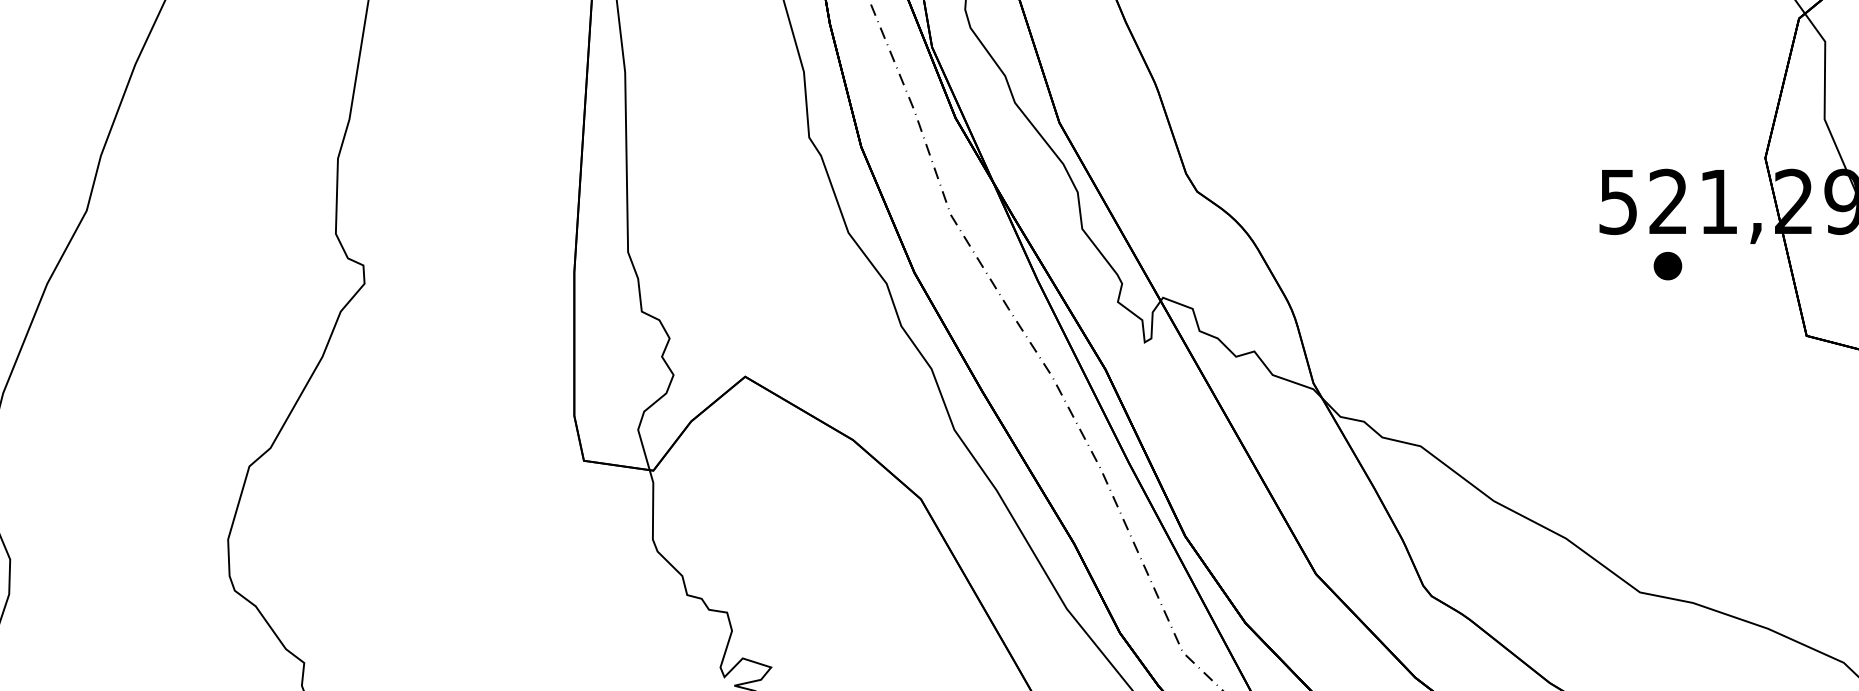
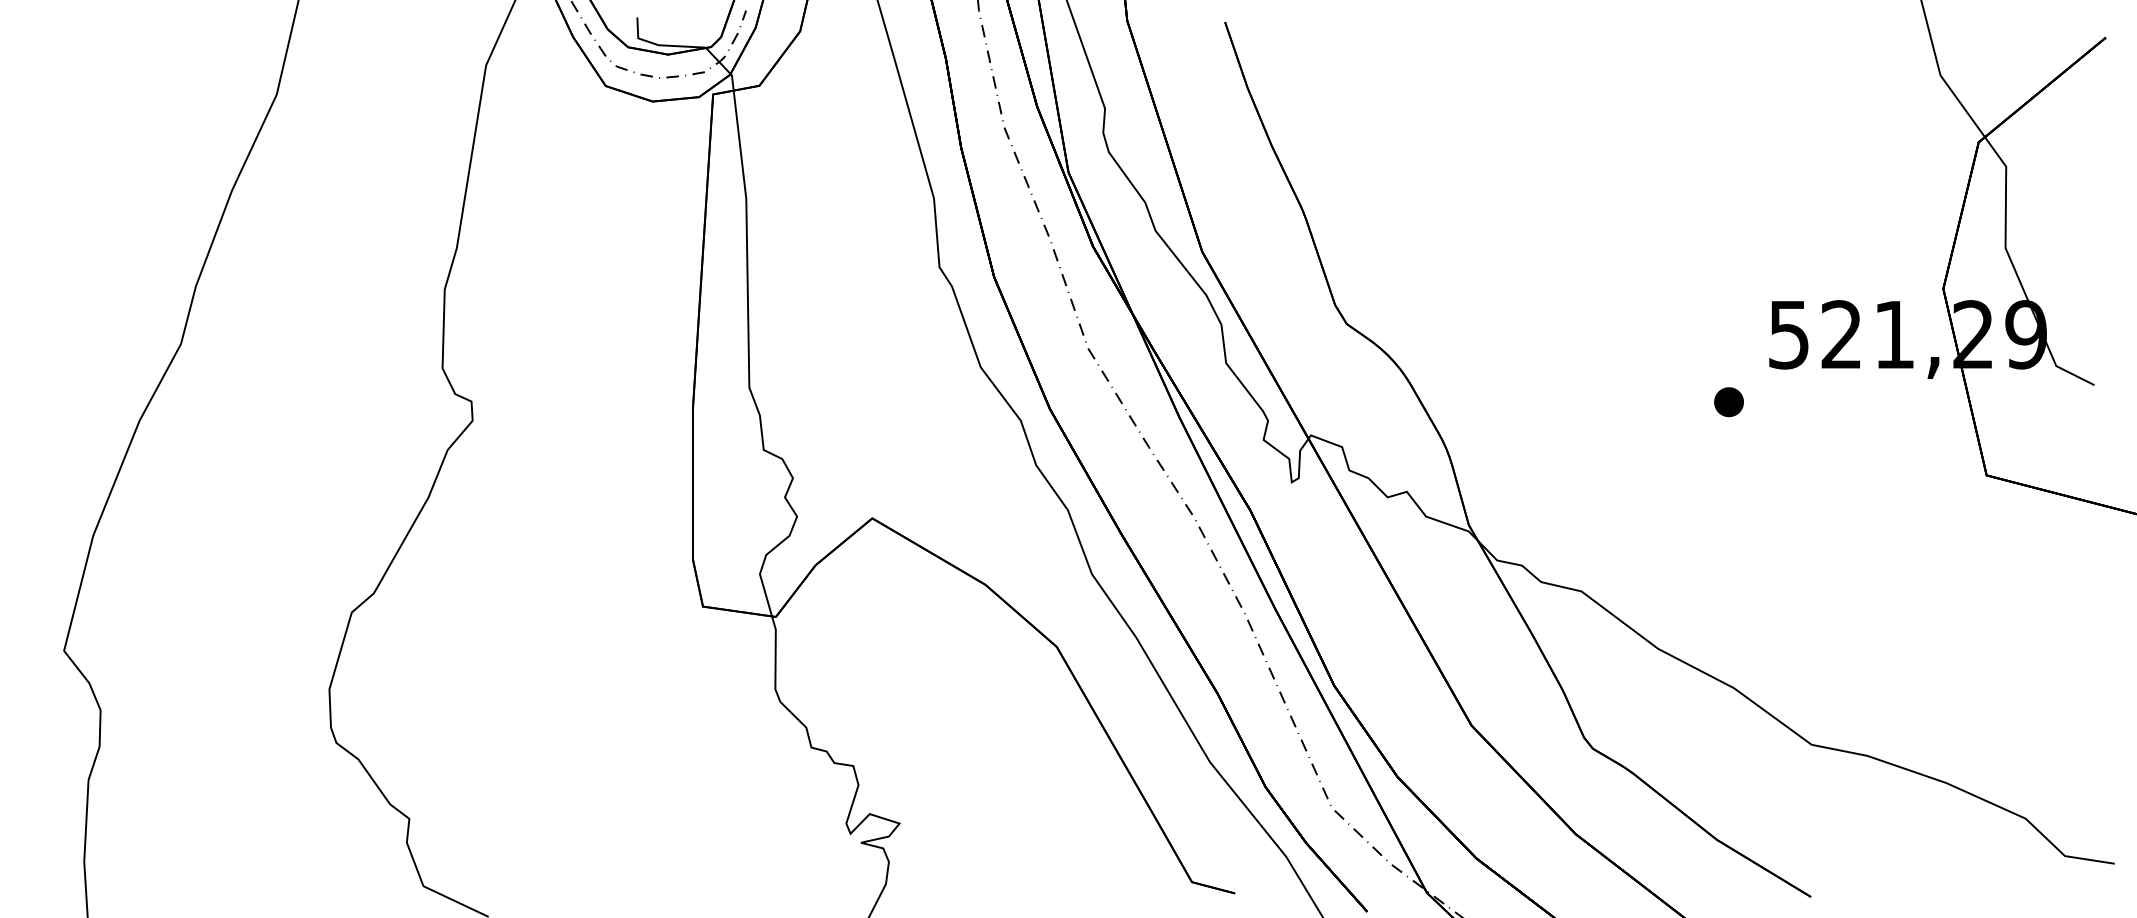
part: (1667, 266) -> (1728, 402), moved

